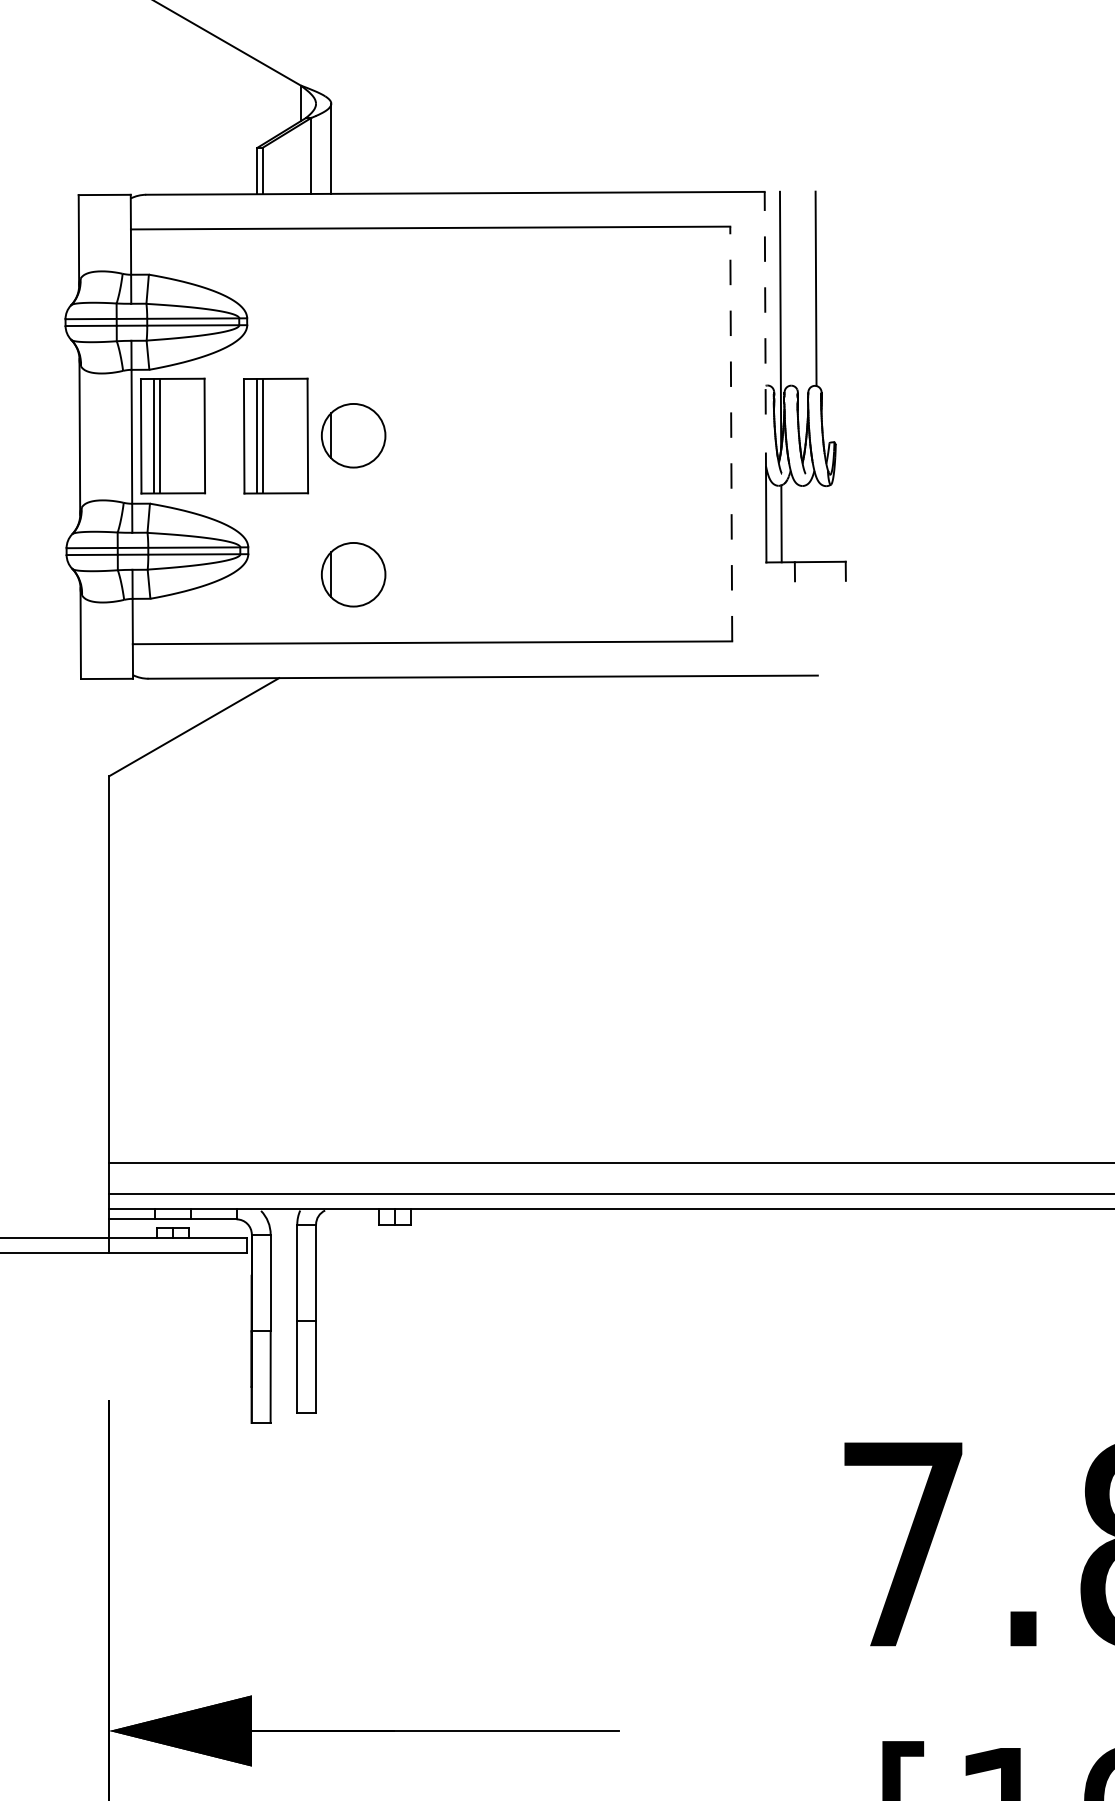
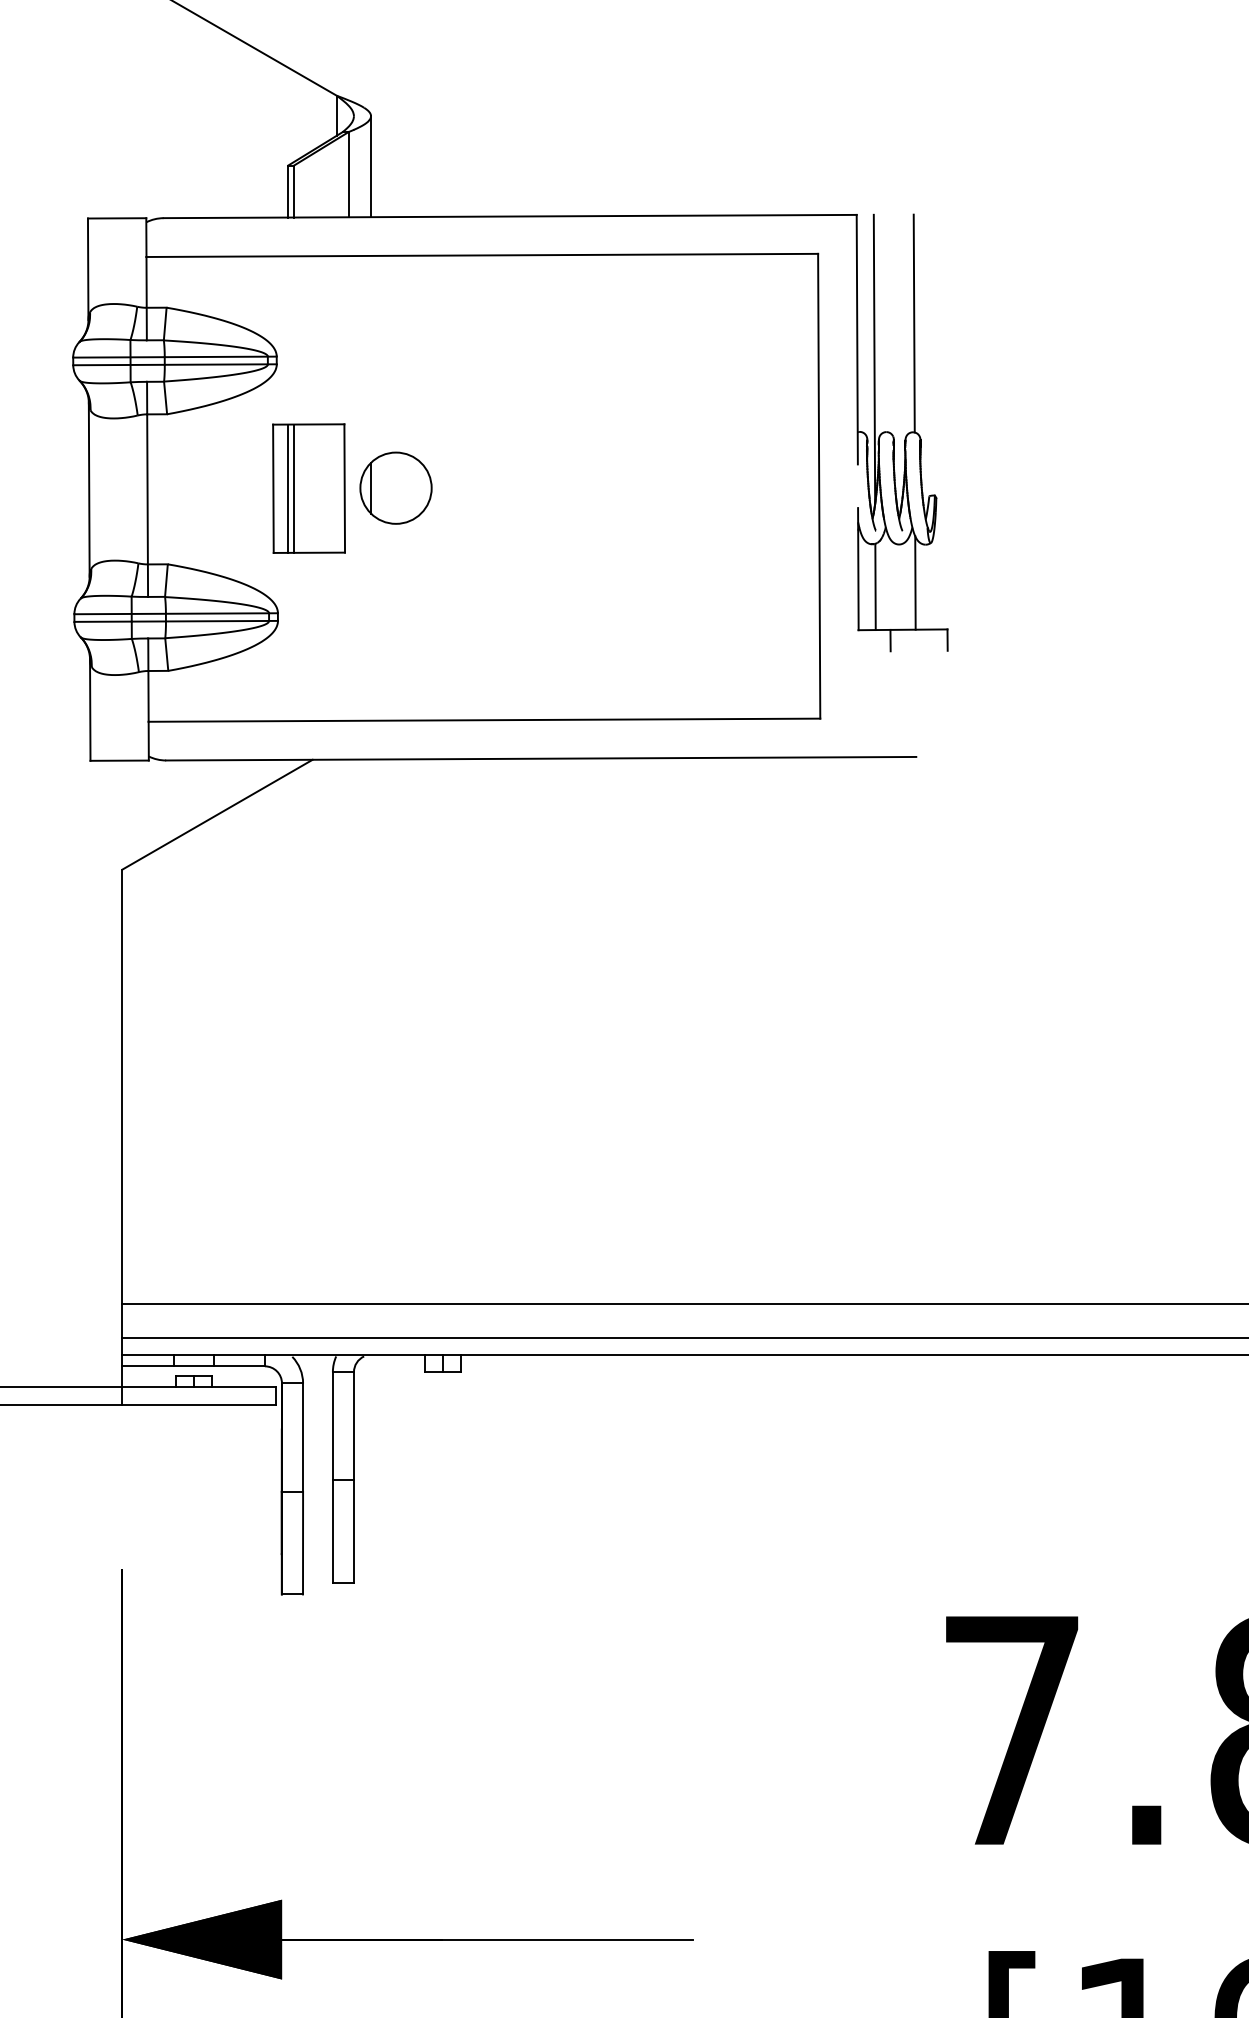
line: (765, 302) -> (857, 338), dashed -> solid
line: (731, 433) -> (819, 485), dashed -> solid
part: (172, 435) -> (193, 487), removed
line: (816, 520) -> (914, 583), added
part: (353, 574) -> (395, 643), removed

